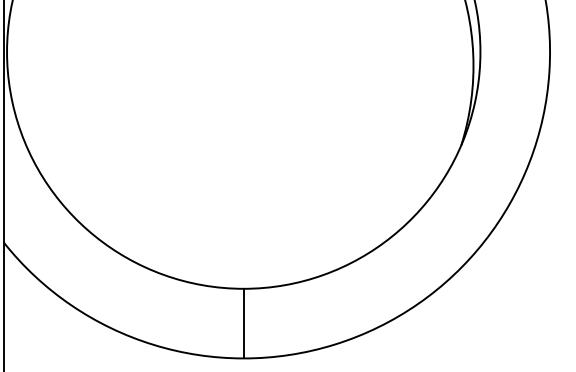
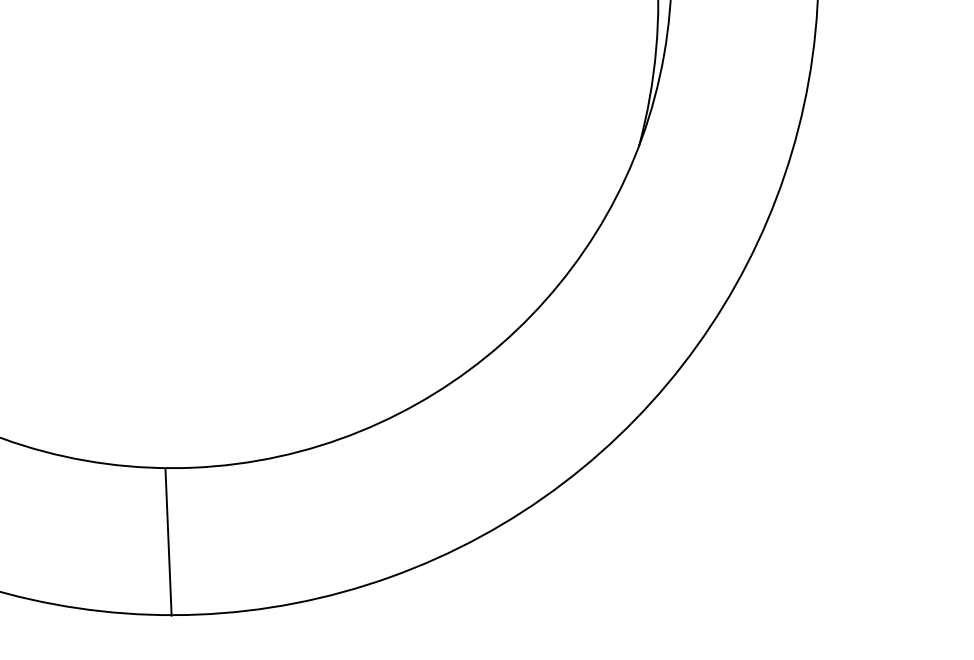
line: (243, 323) -> (168, 542), moved

